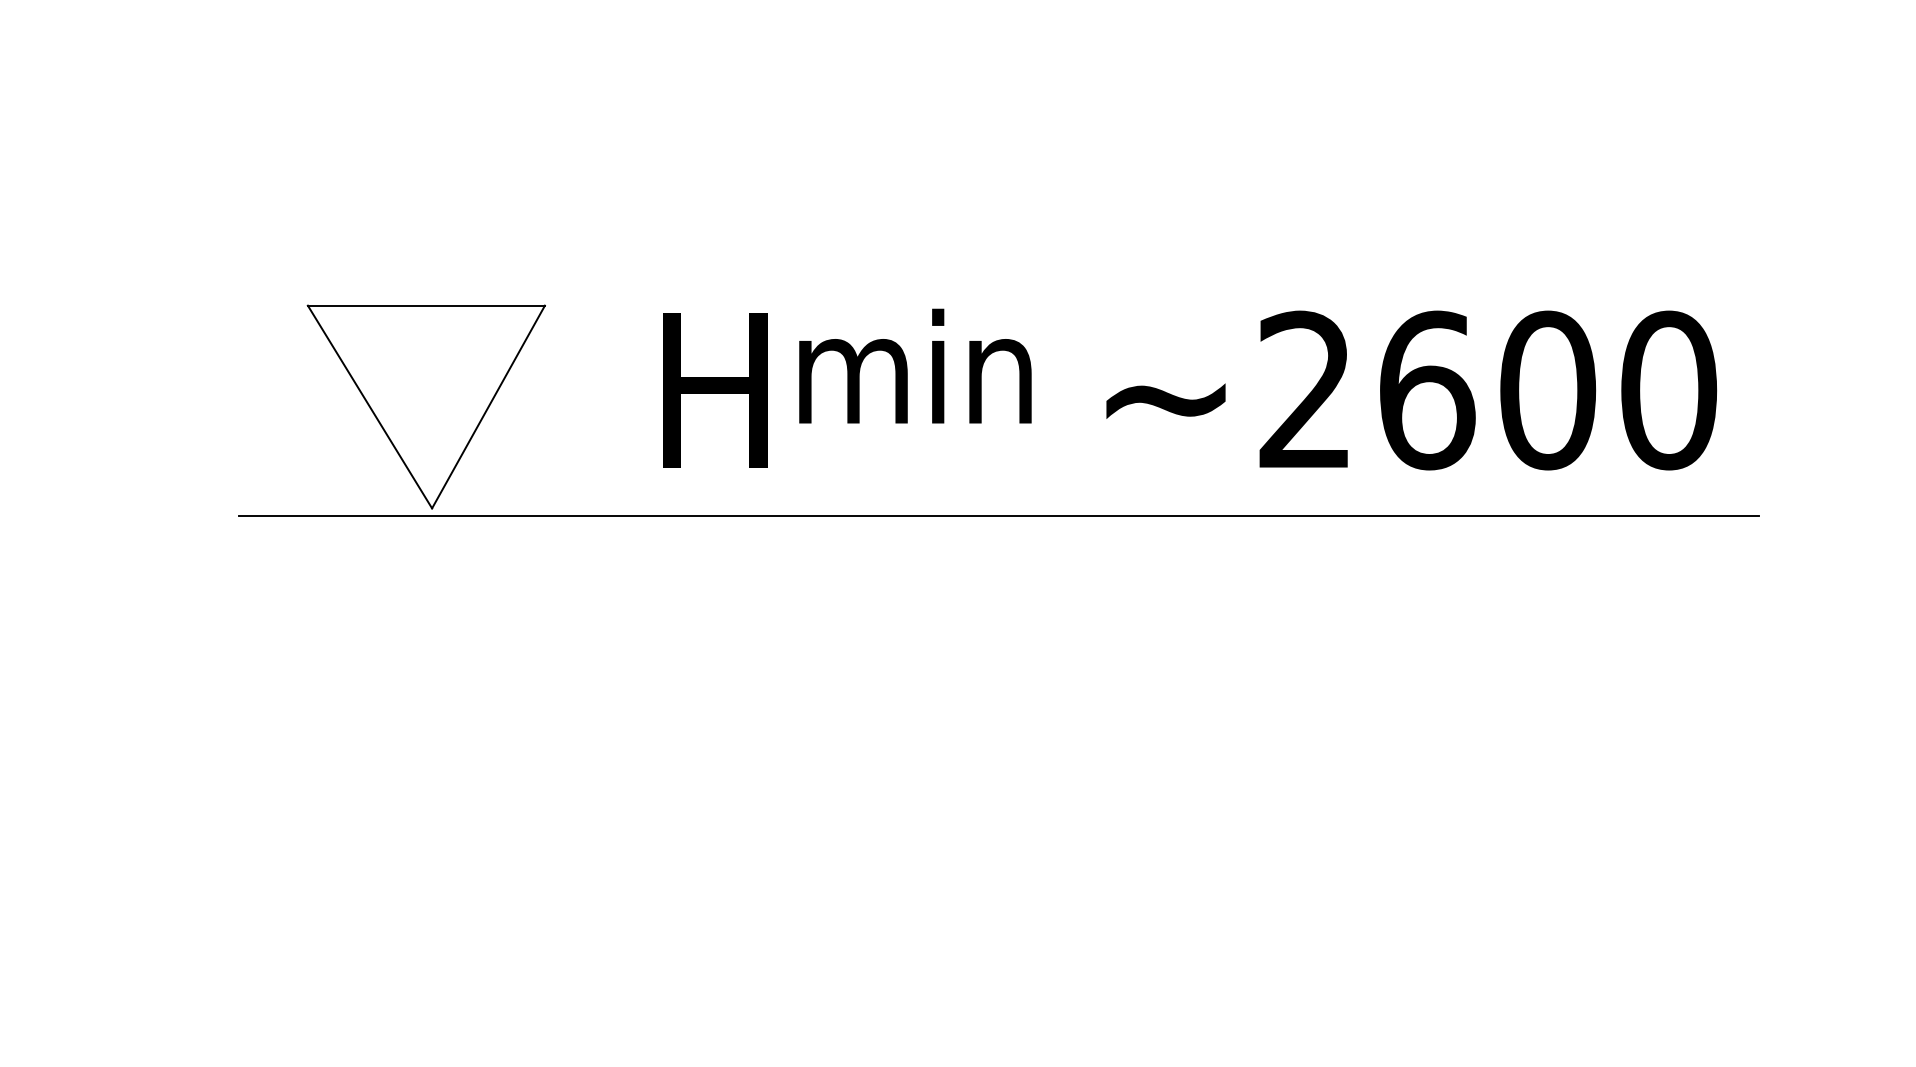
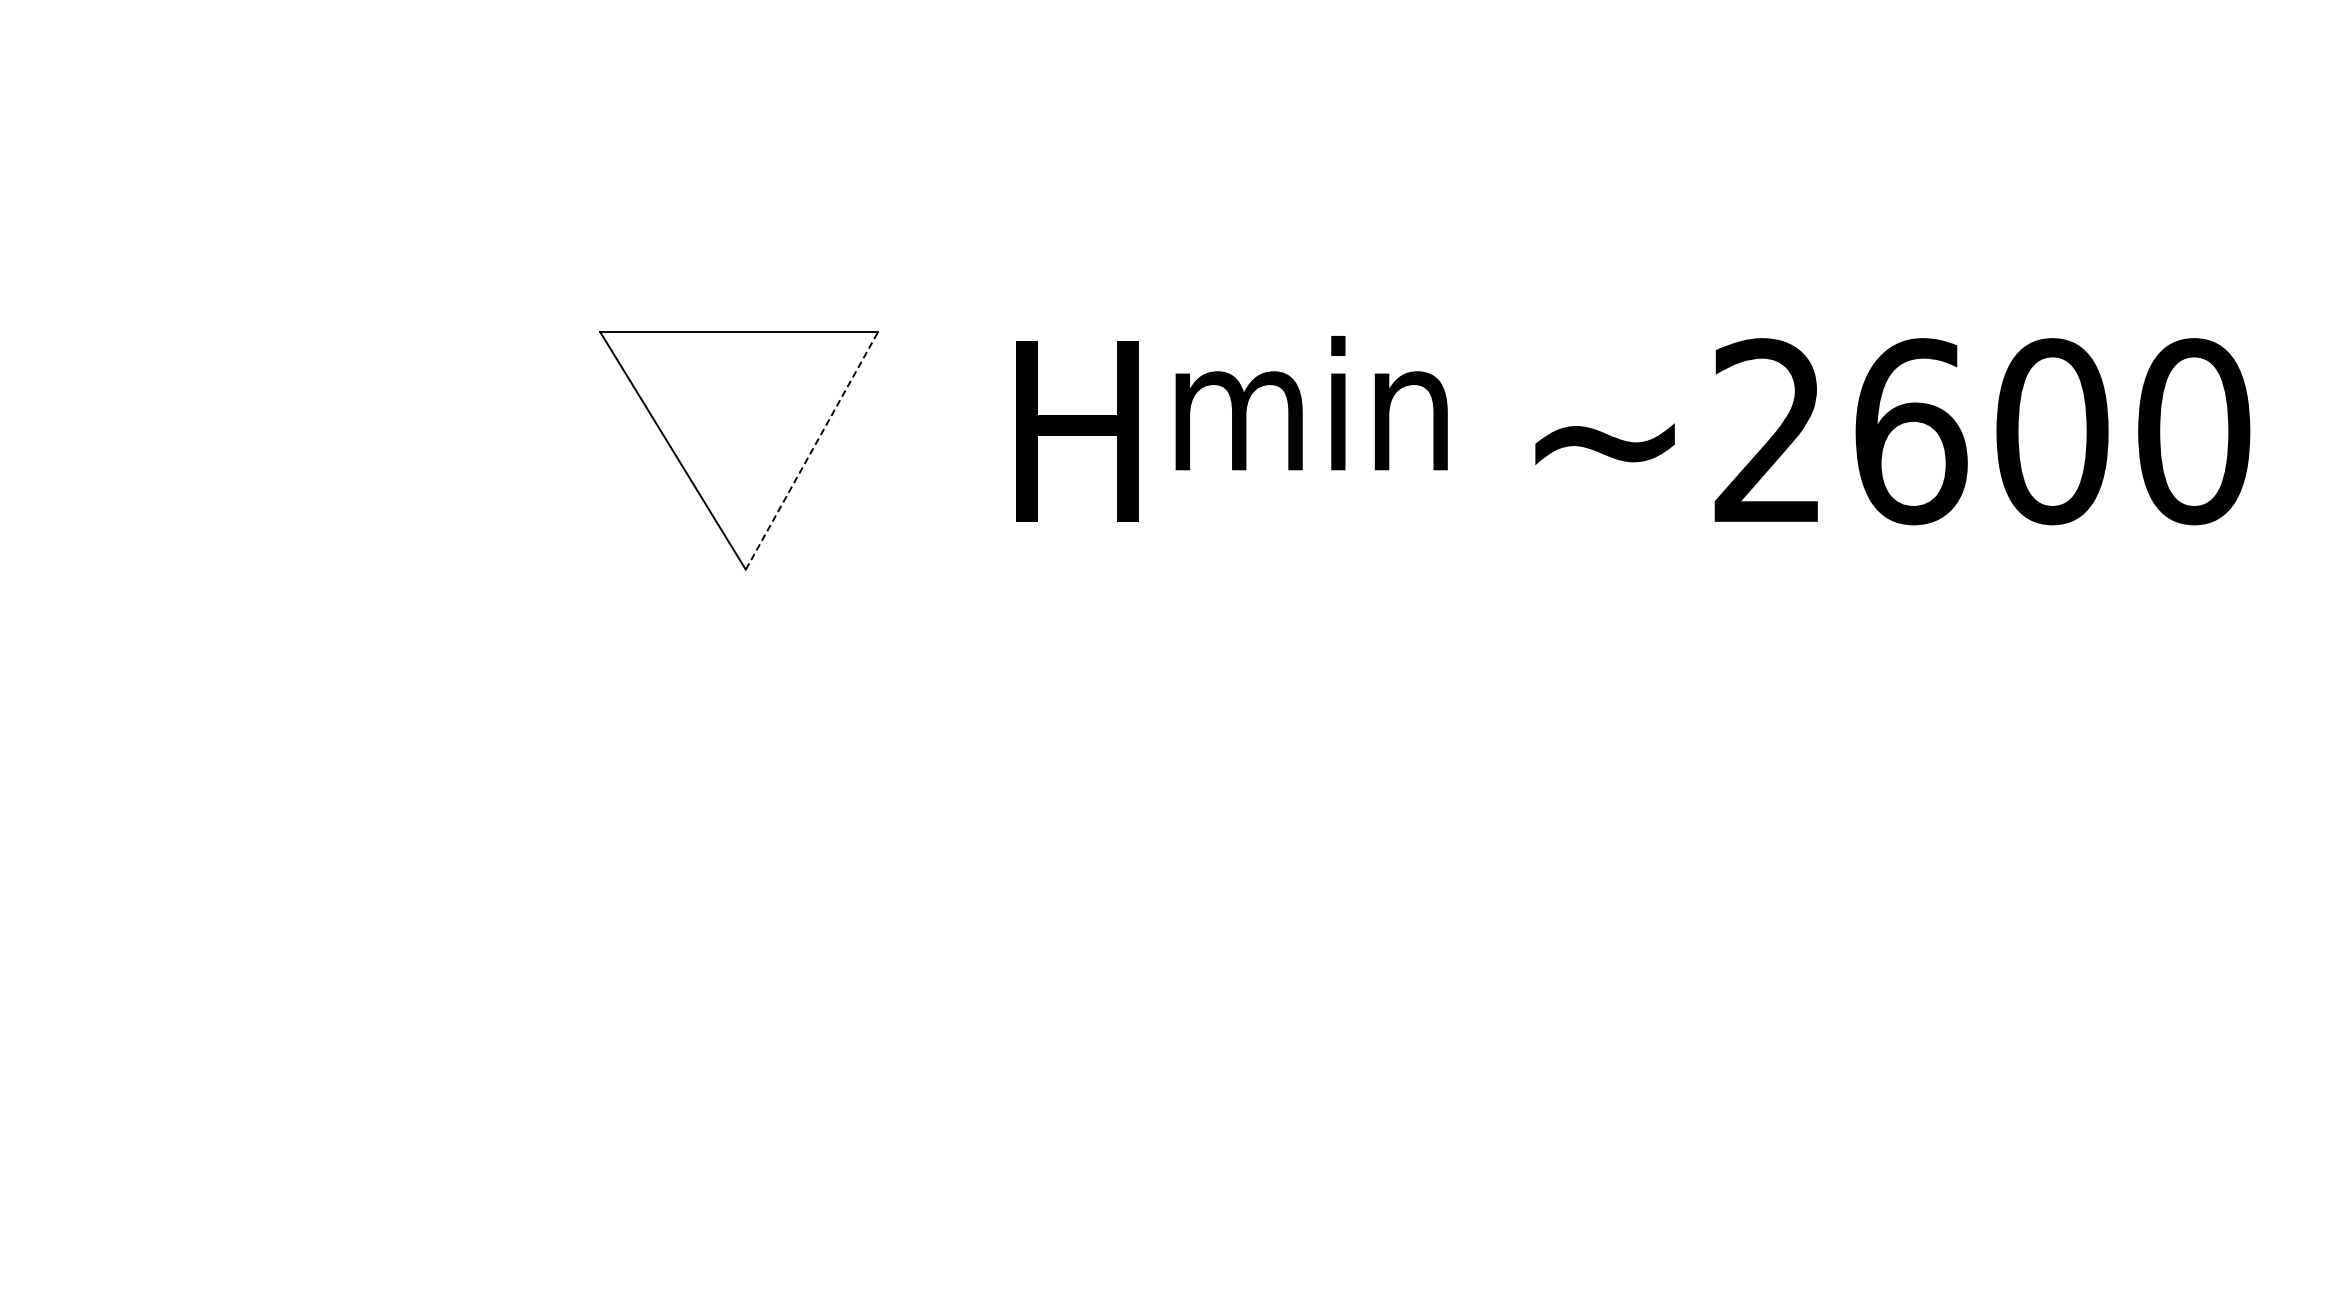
line: (488, 407) -> (811, 451), solid -> dashed
line: (998, 515) -> (1409, 578), removed

